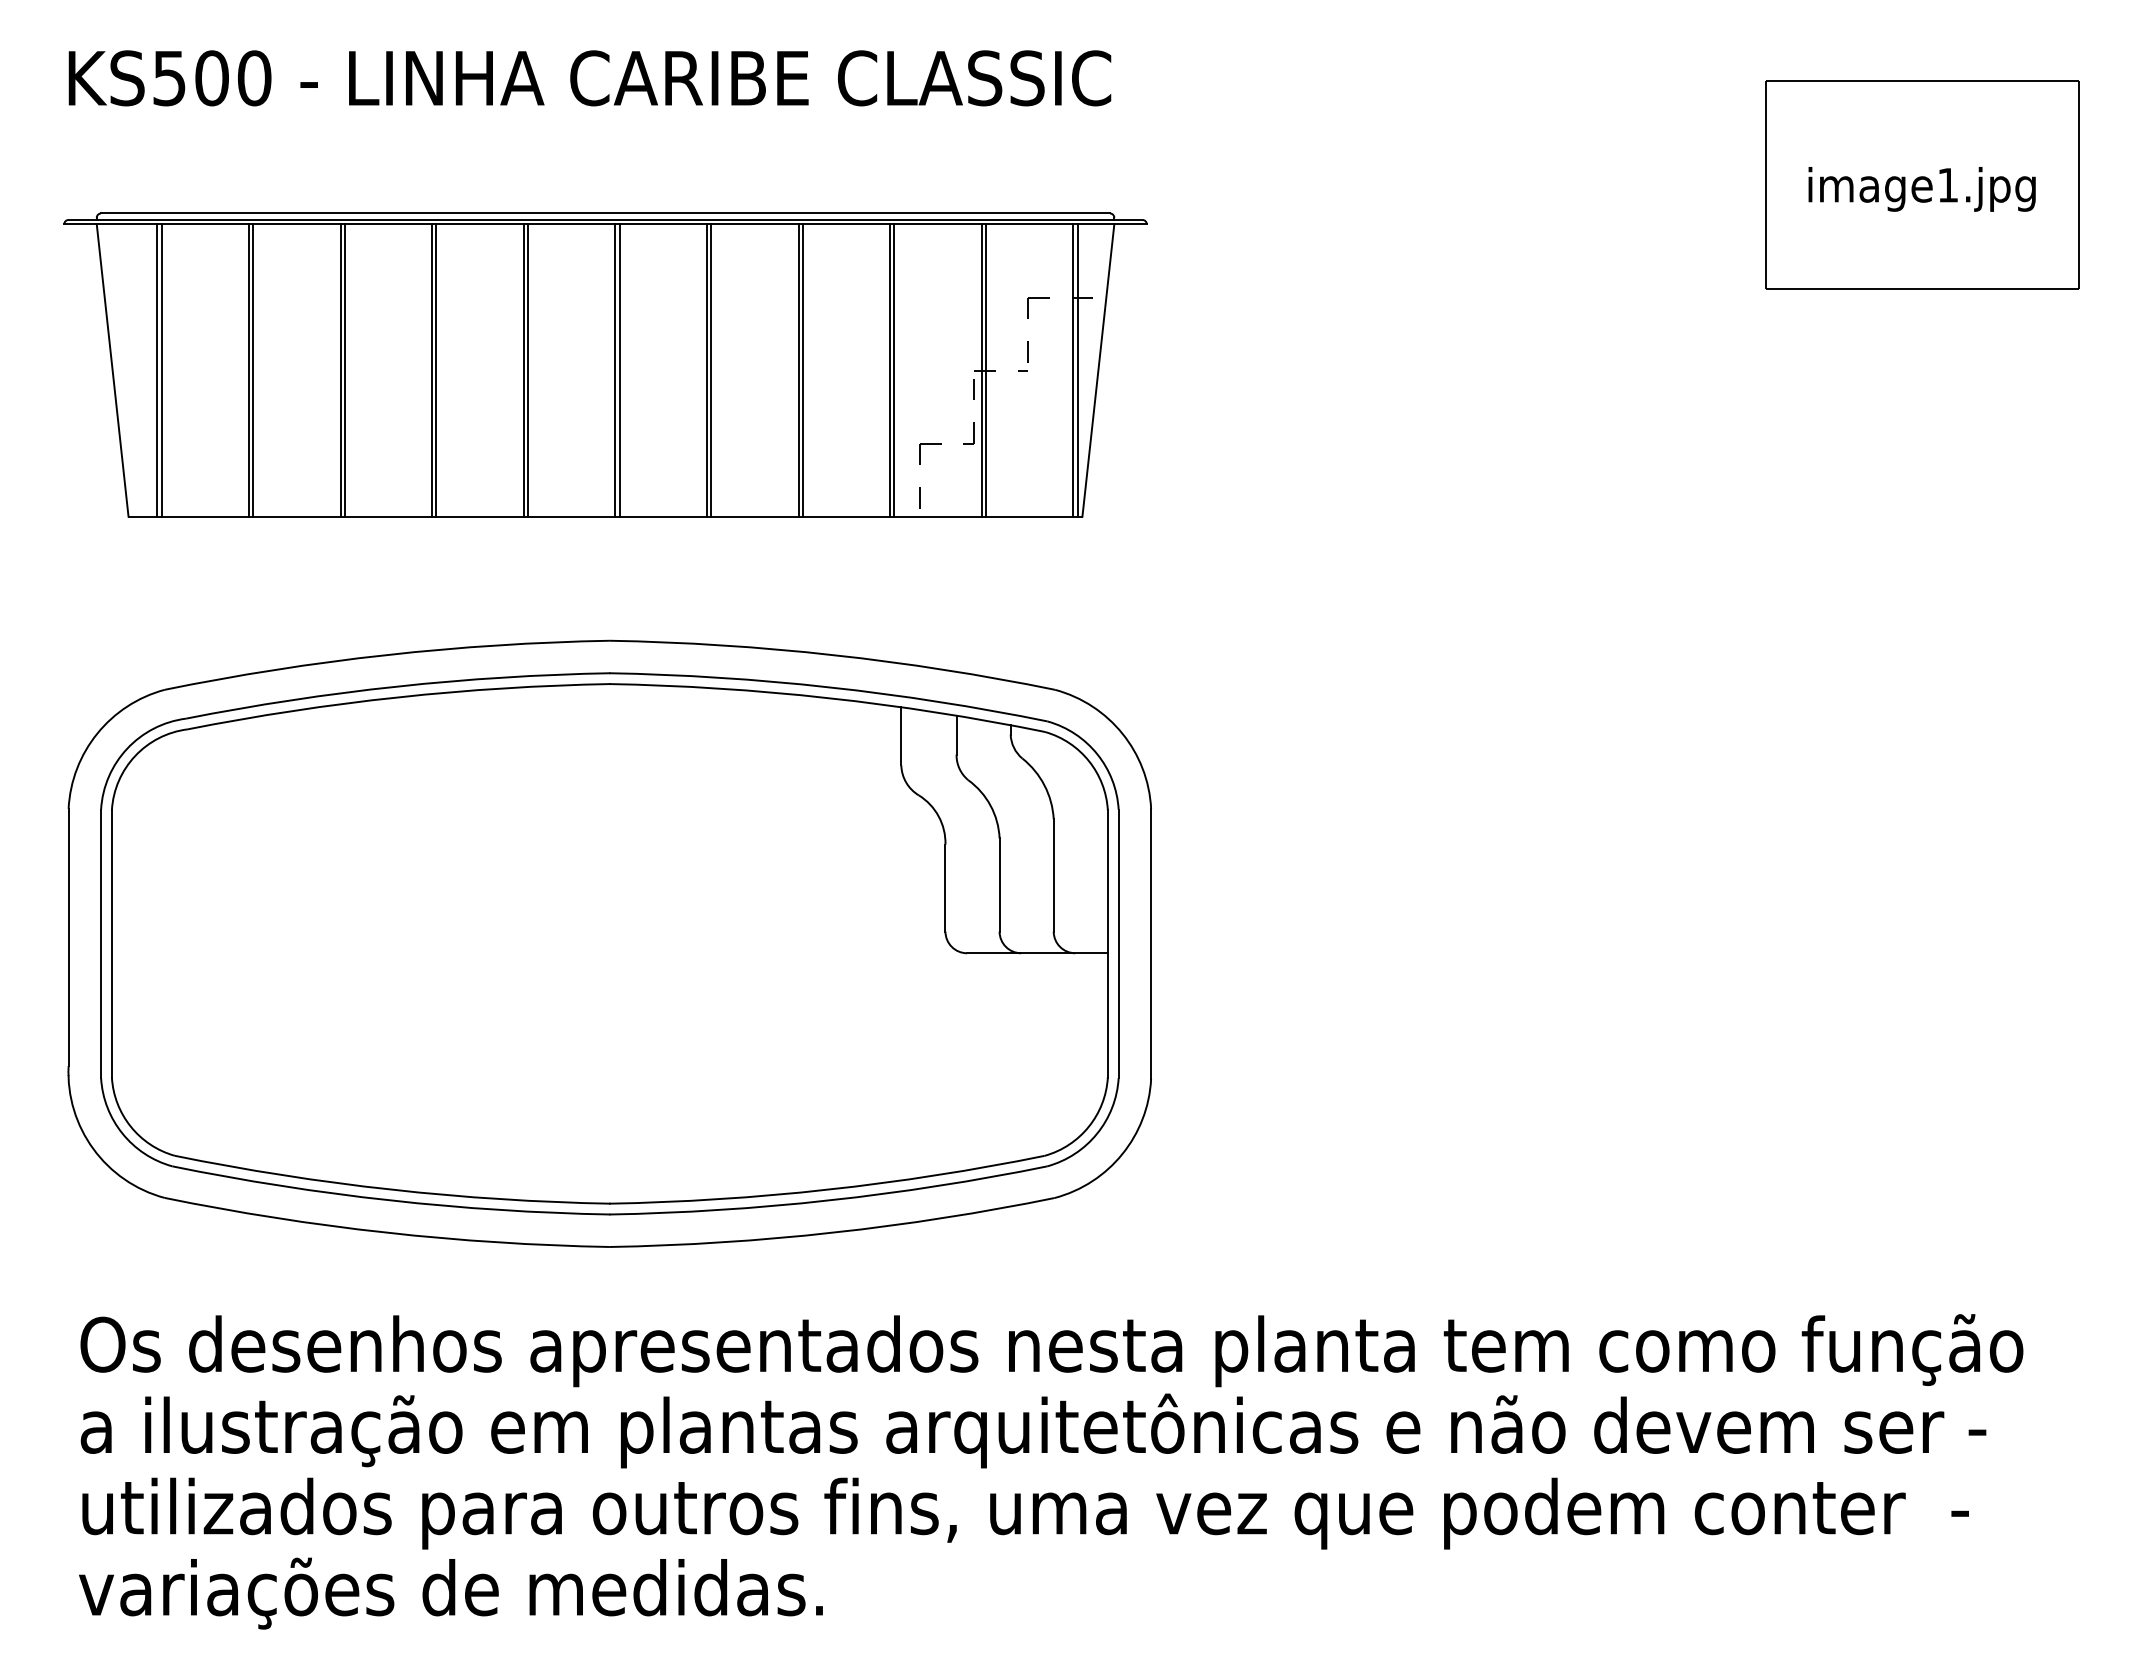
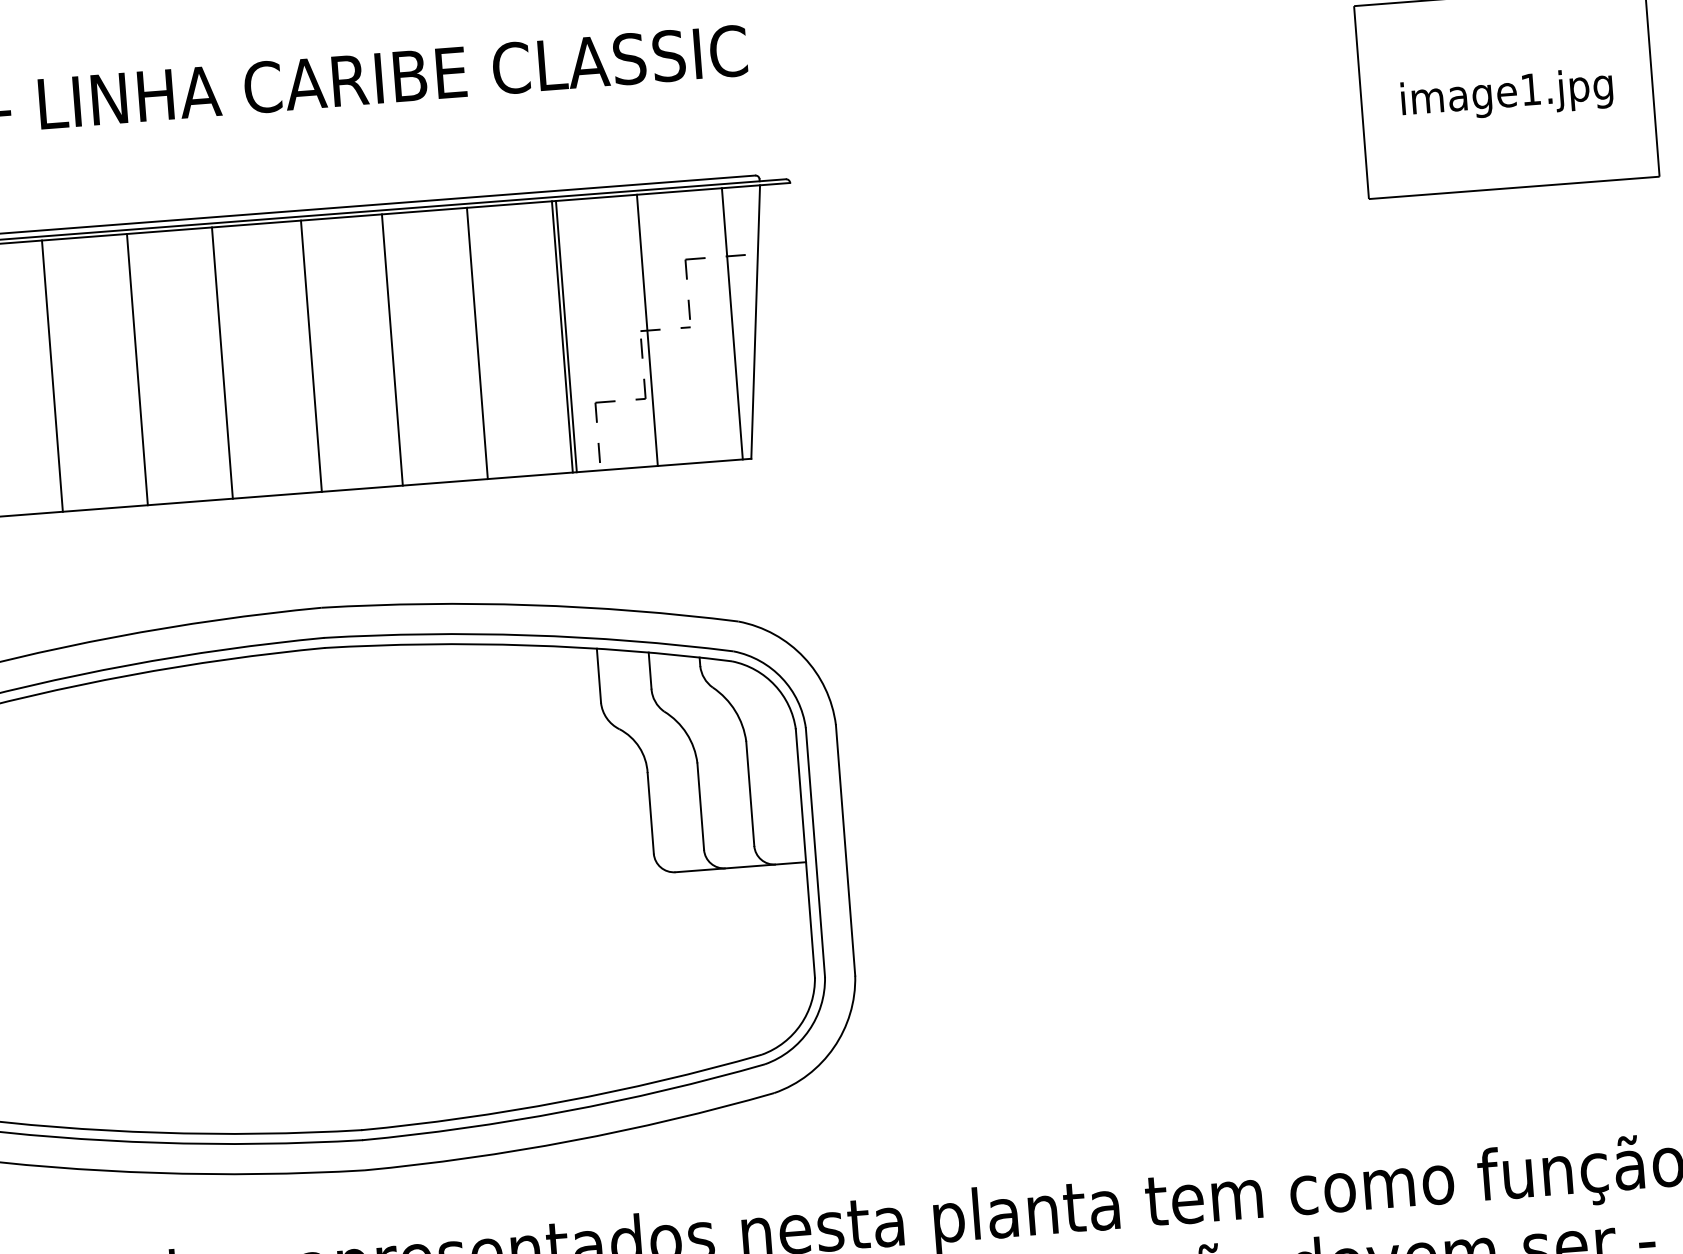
line: (344, 370) -> (56, 375), removed
line: (436, 370) -> (141, 369), removed
line: (528, 370) -> (226, 362), removed
line: (615, 370) -> (307, 356), removed
line: (711, 370) -> (396, 349), removed
line: (802, 370) -> (481, 343), removed
line: (986, 370) -> (651, 330), removed
line: (1077, 370) -> (736, 323), removed

